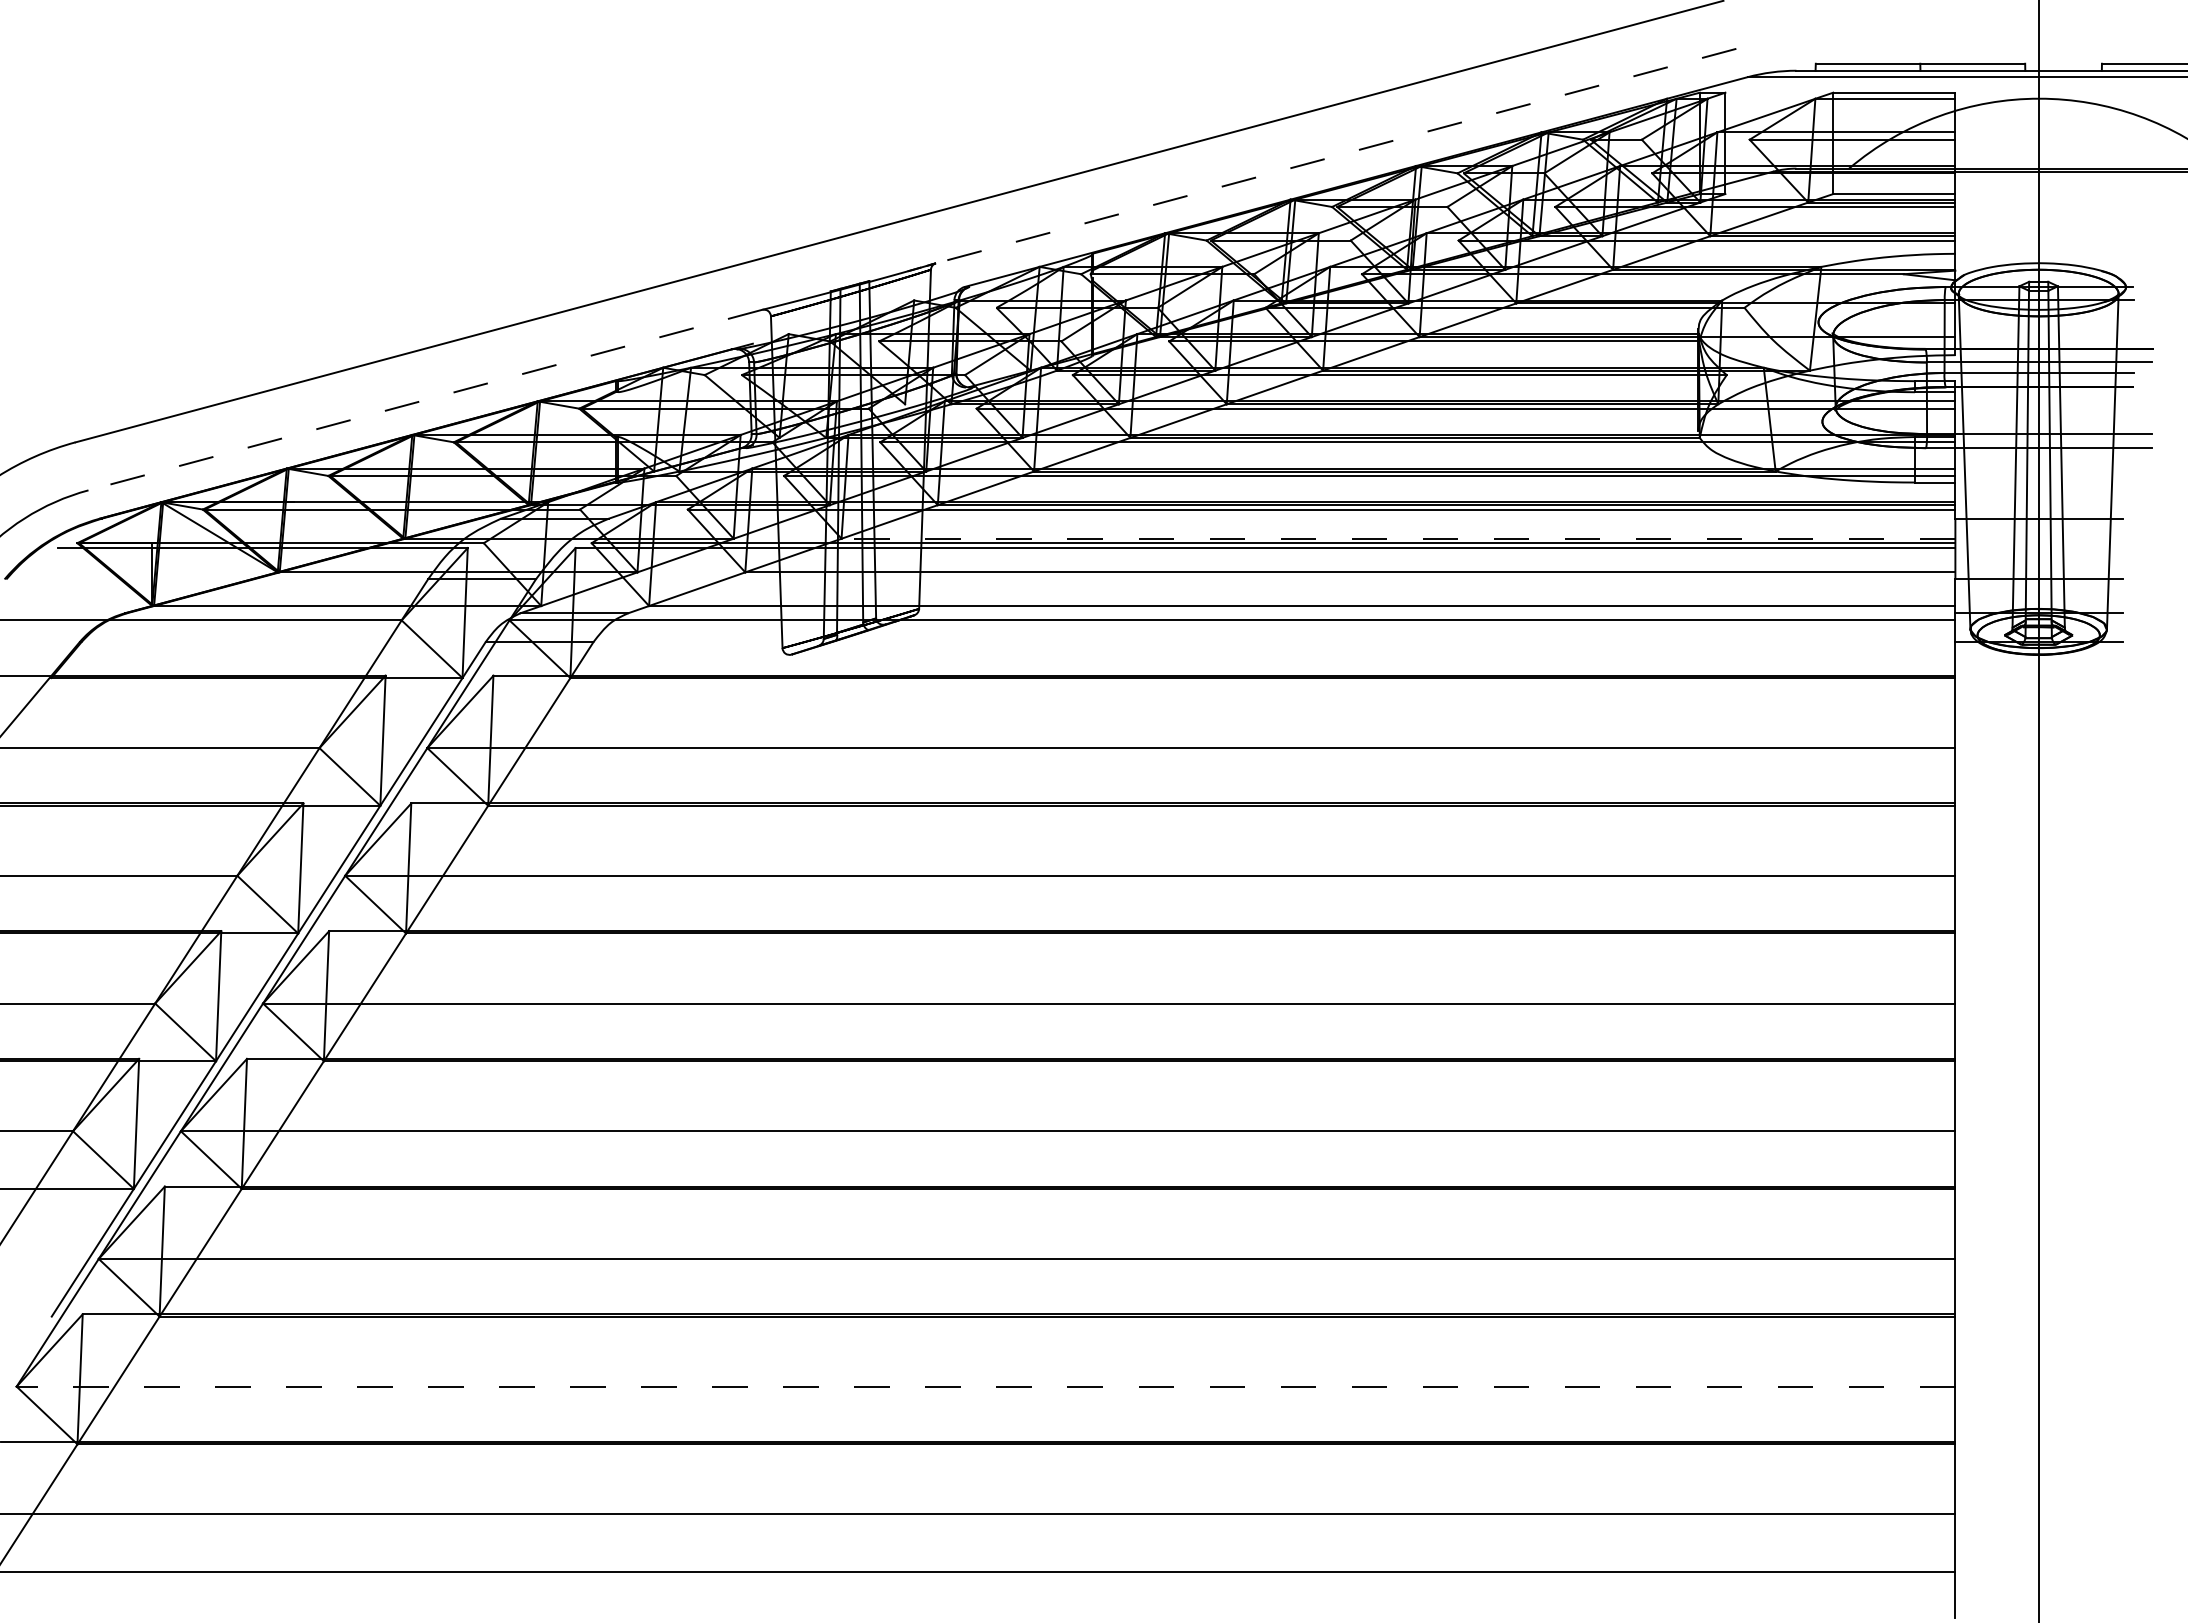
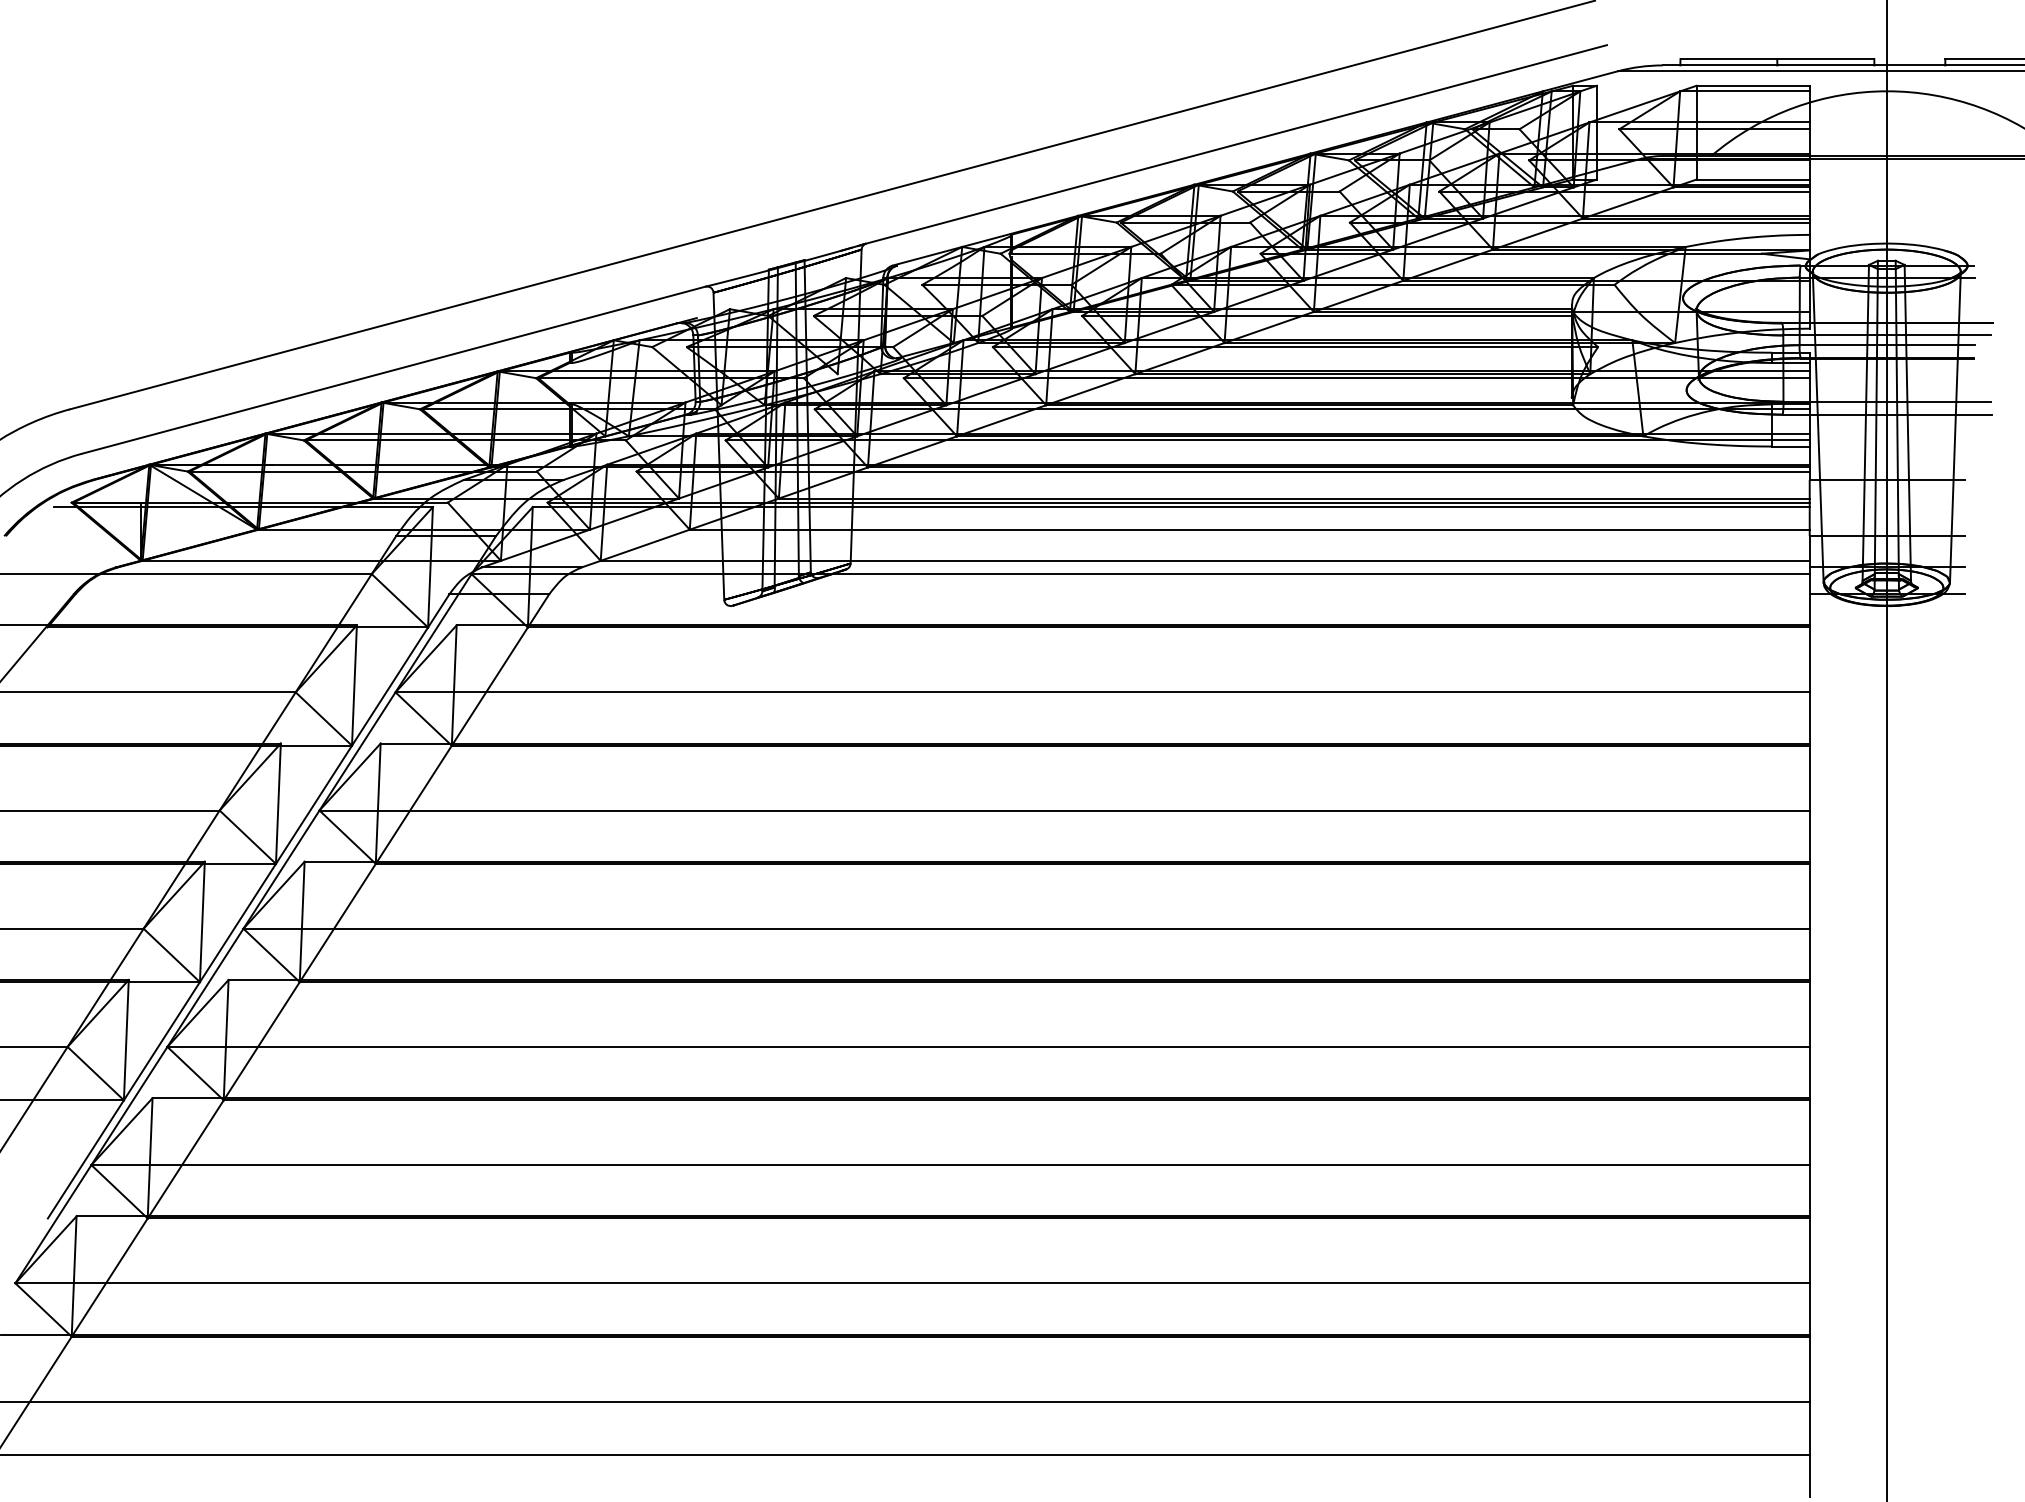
line: (1335, 156) -> (1236, 144), dashed -> solid
line: (425, 400) -> (393, 370), dashed -> solid
line: (1398, 538) -> (1294, 498), dashed -> solid
line: (985, 1386) -> (912, 1283), dashed -> solid

